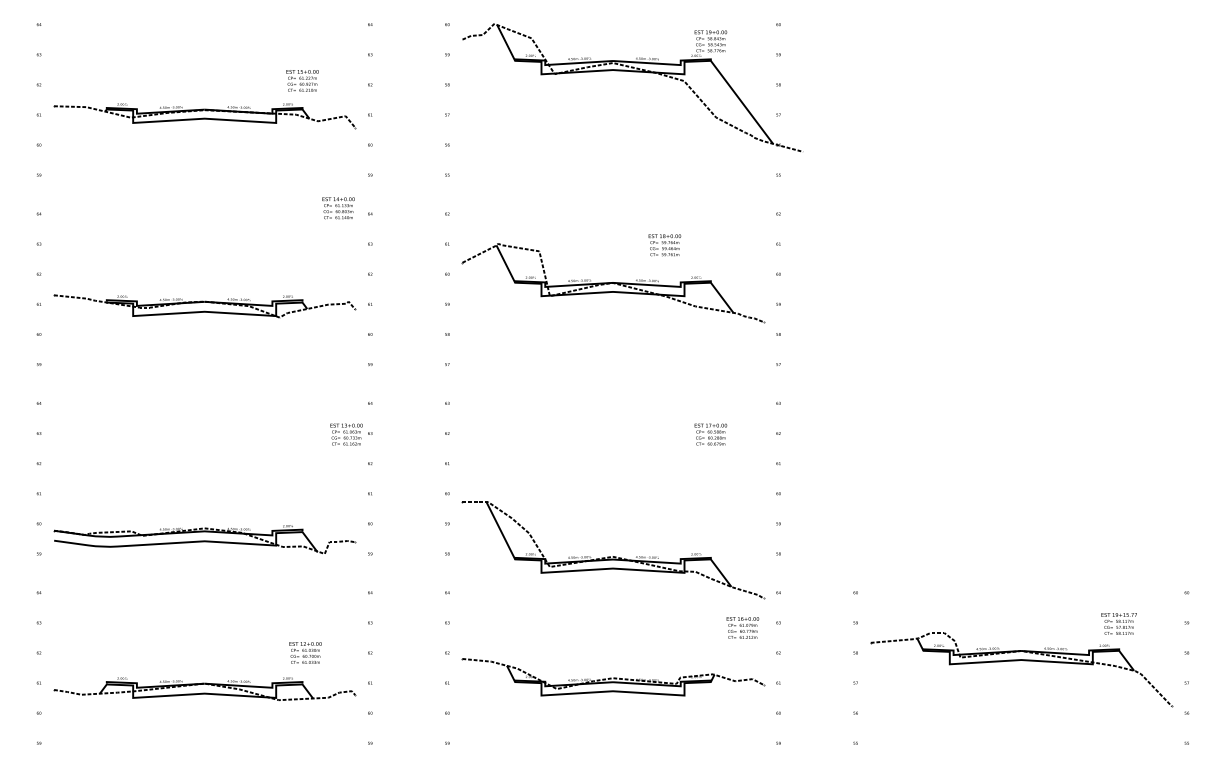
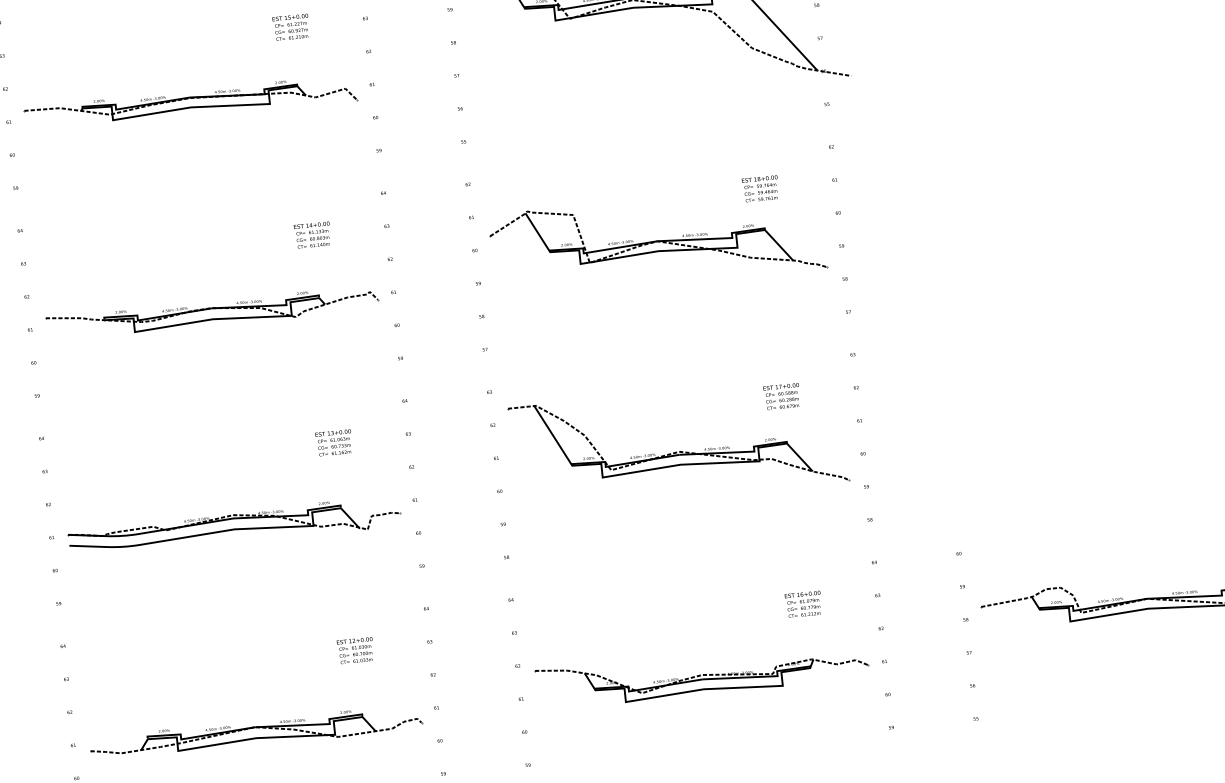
text: (302, 80) -> (291, 27), moved
text: (338, 208) -> (312, 235), moved
text: (664, 245) -> (760, 189), moved
text: (346, 434) -> (334, 442), moved
part: (204, 539) -> (234, 527), moved
part: (613, 550) -> (679, 444), moved
text: (742, 627) -> (803, 603), moved
text: (305, 652) -> (355, 650), moved

